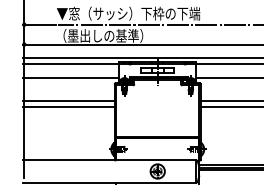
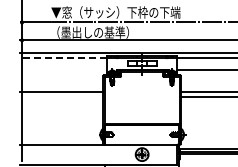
line: (70, 63) -> (63, 57), solid -> dashed
line: (70, 78) -> (63, 70), removed
line: (68, 106) -> (61, 96), removed

